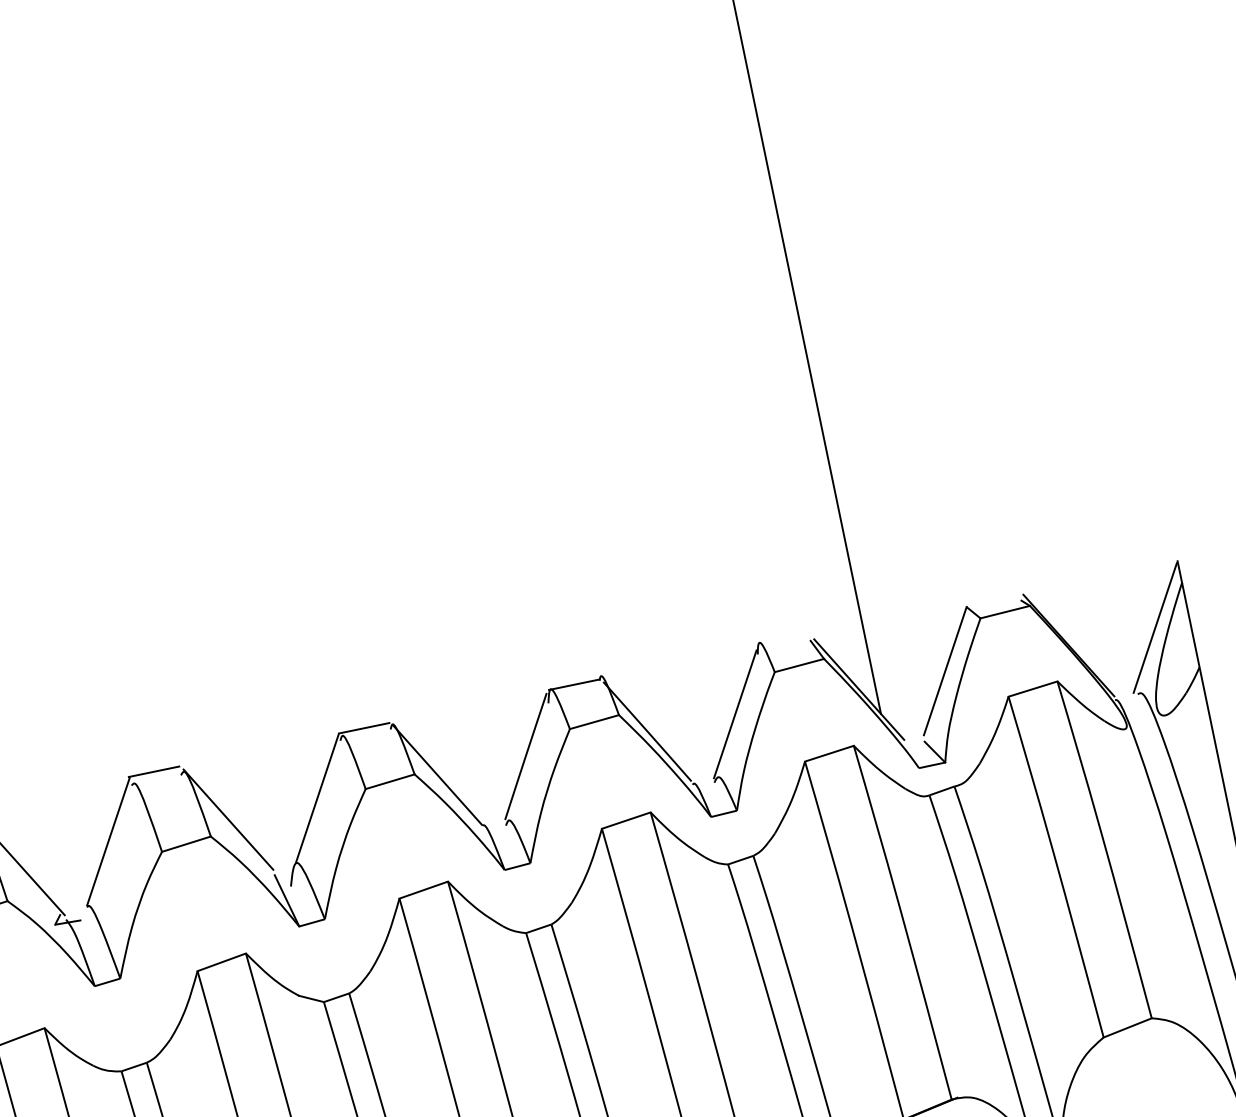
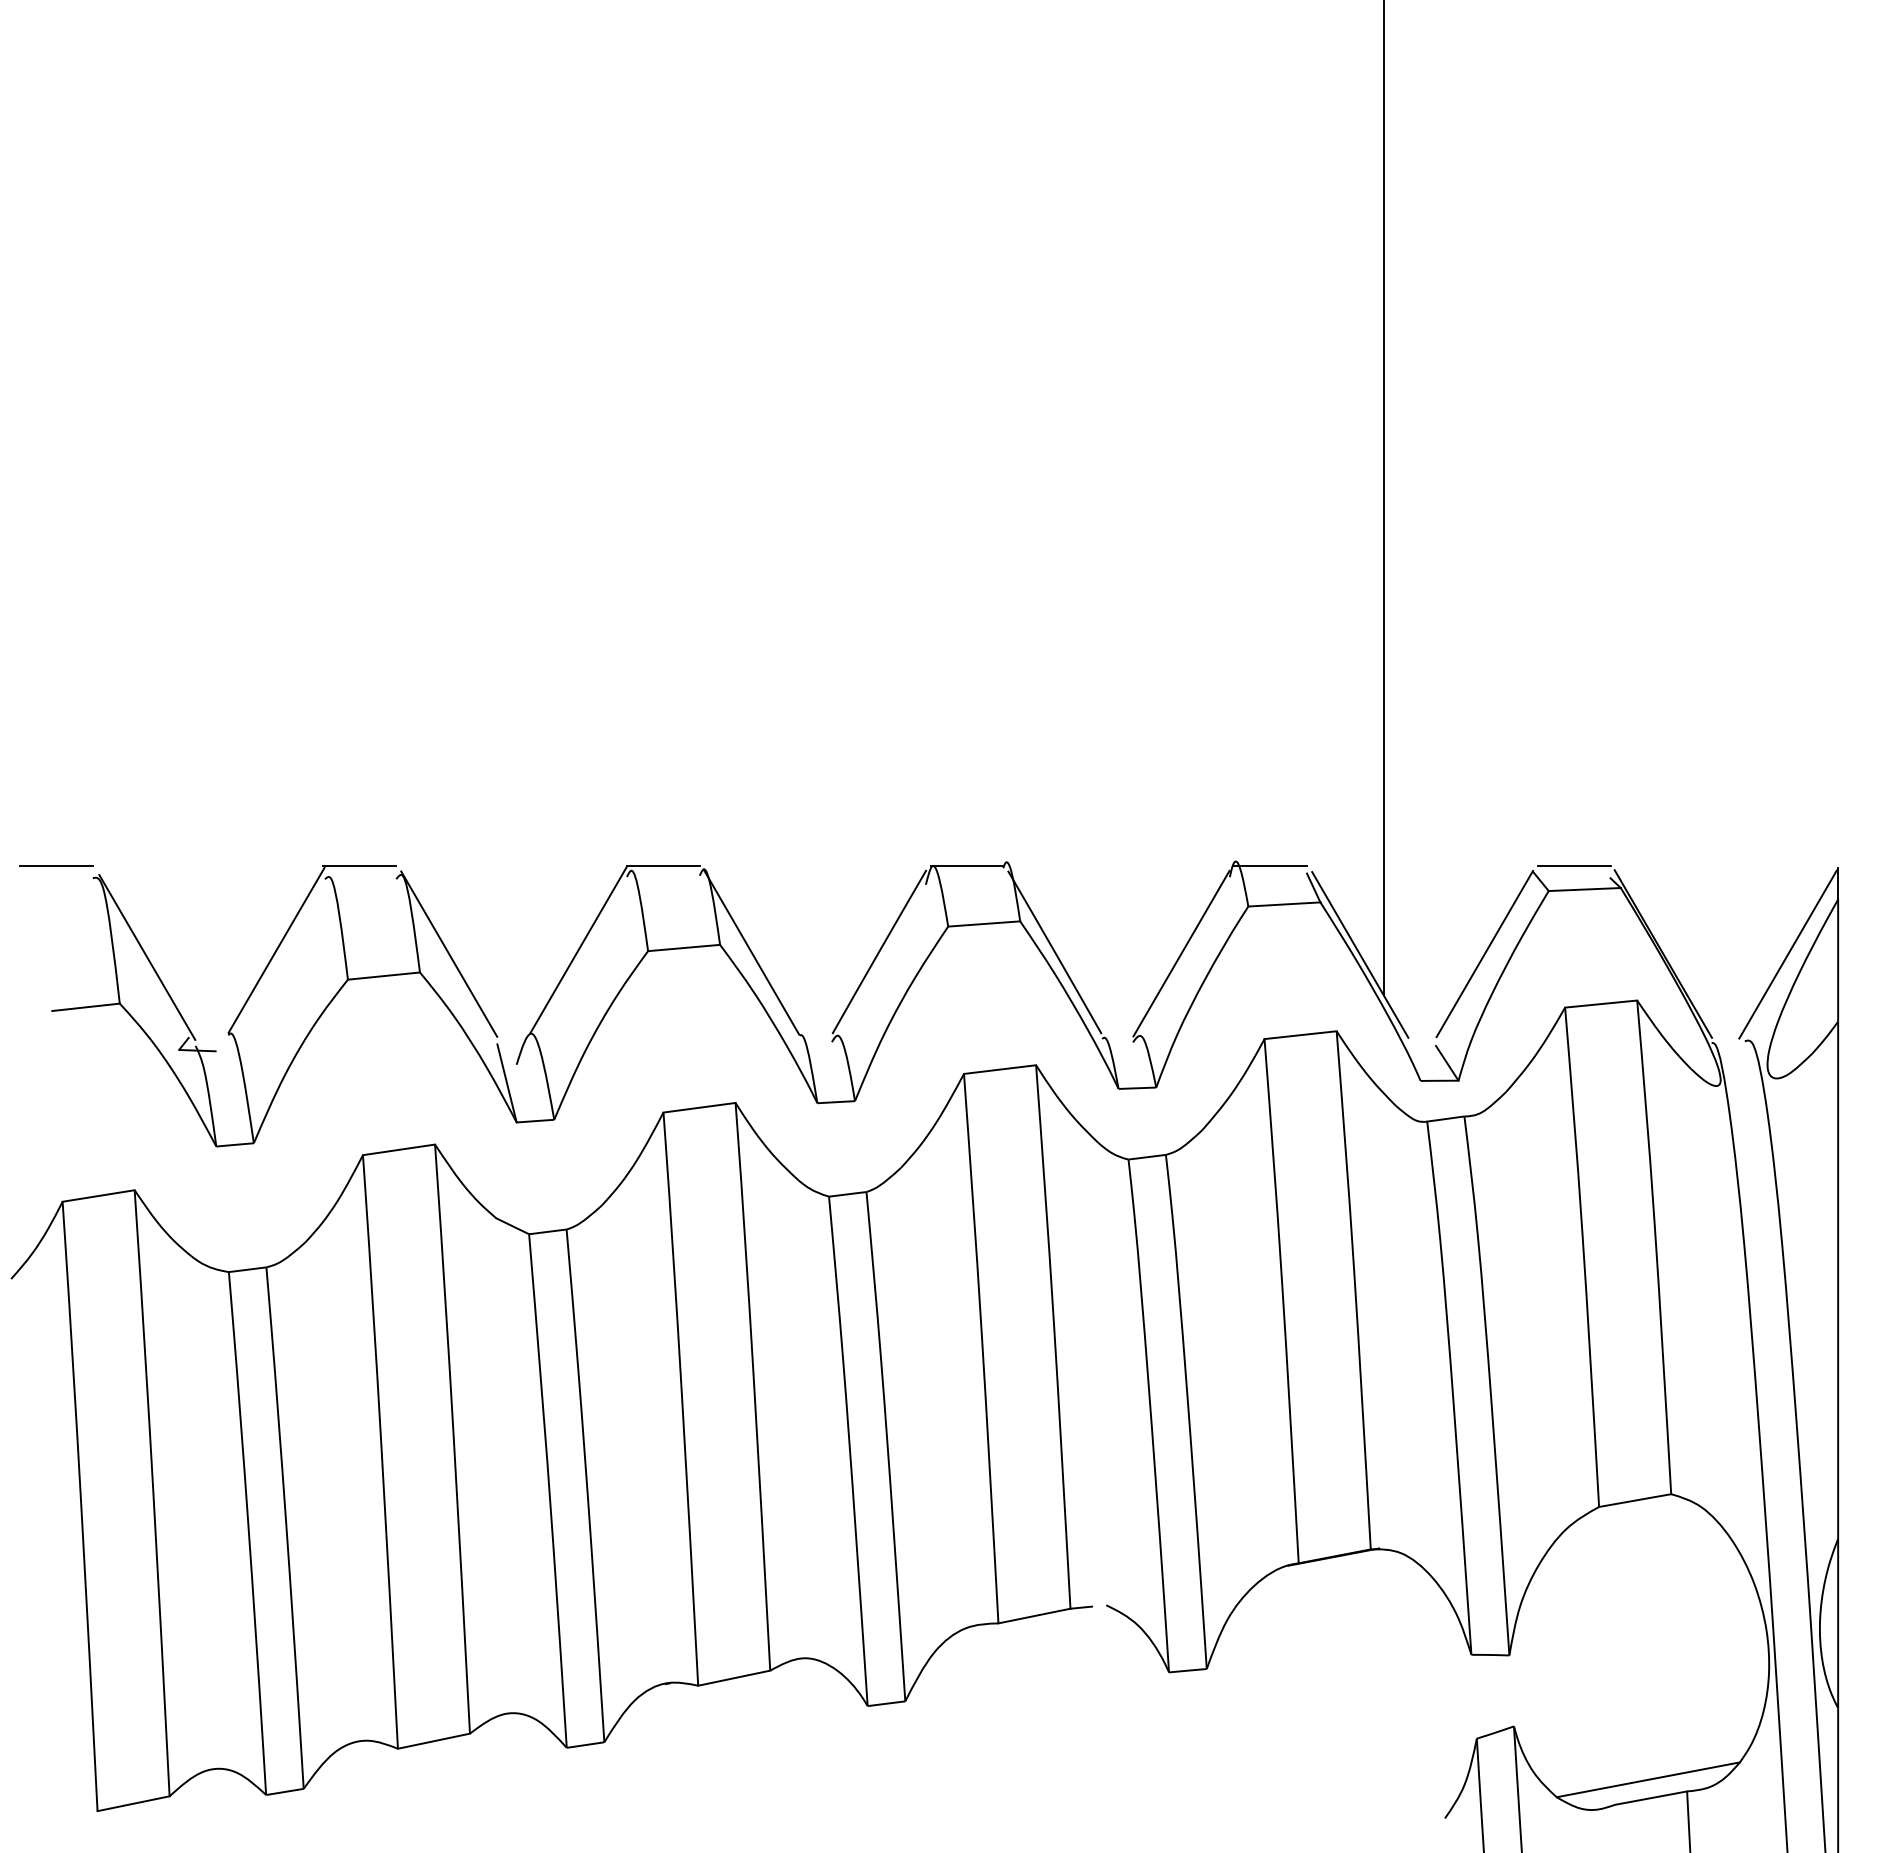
line: (994, 597) -> (1573, 866), added
line: (784, 641) -> (1270, 866), added

